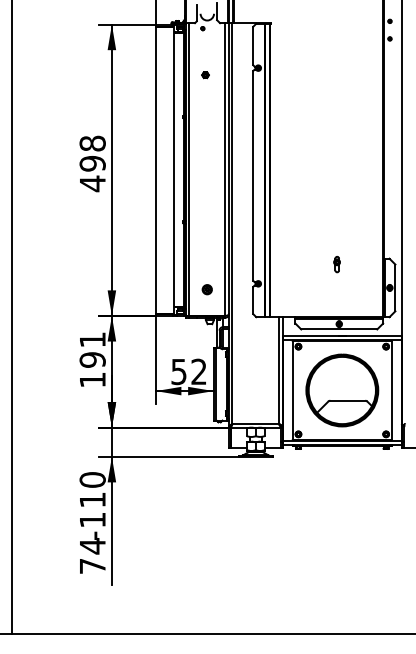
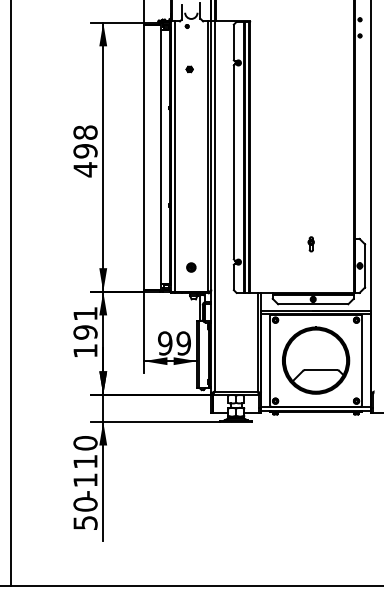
text: (188, 371) -> (173, 343), 52 -> 99
text: (92, 555) -> (85, 513), 74 -> 50

